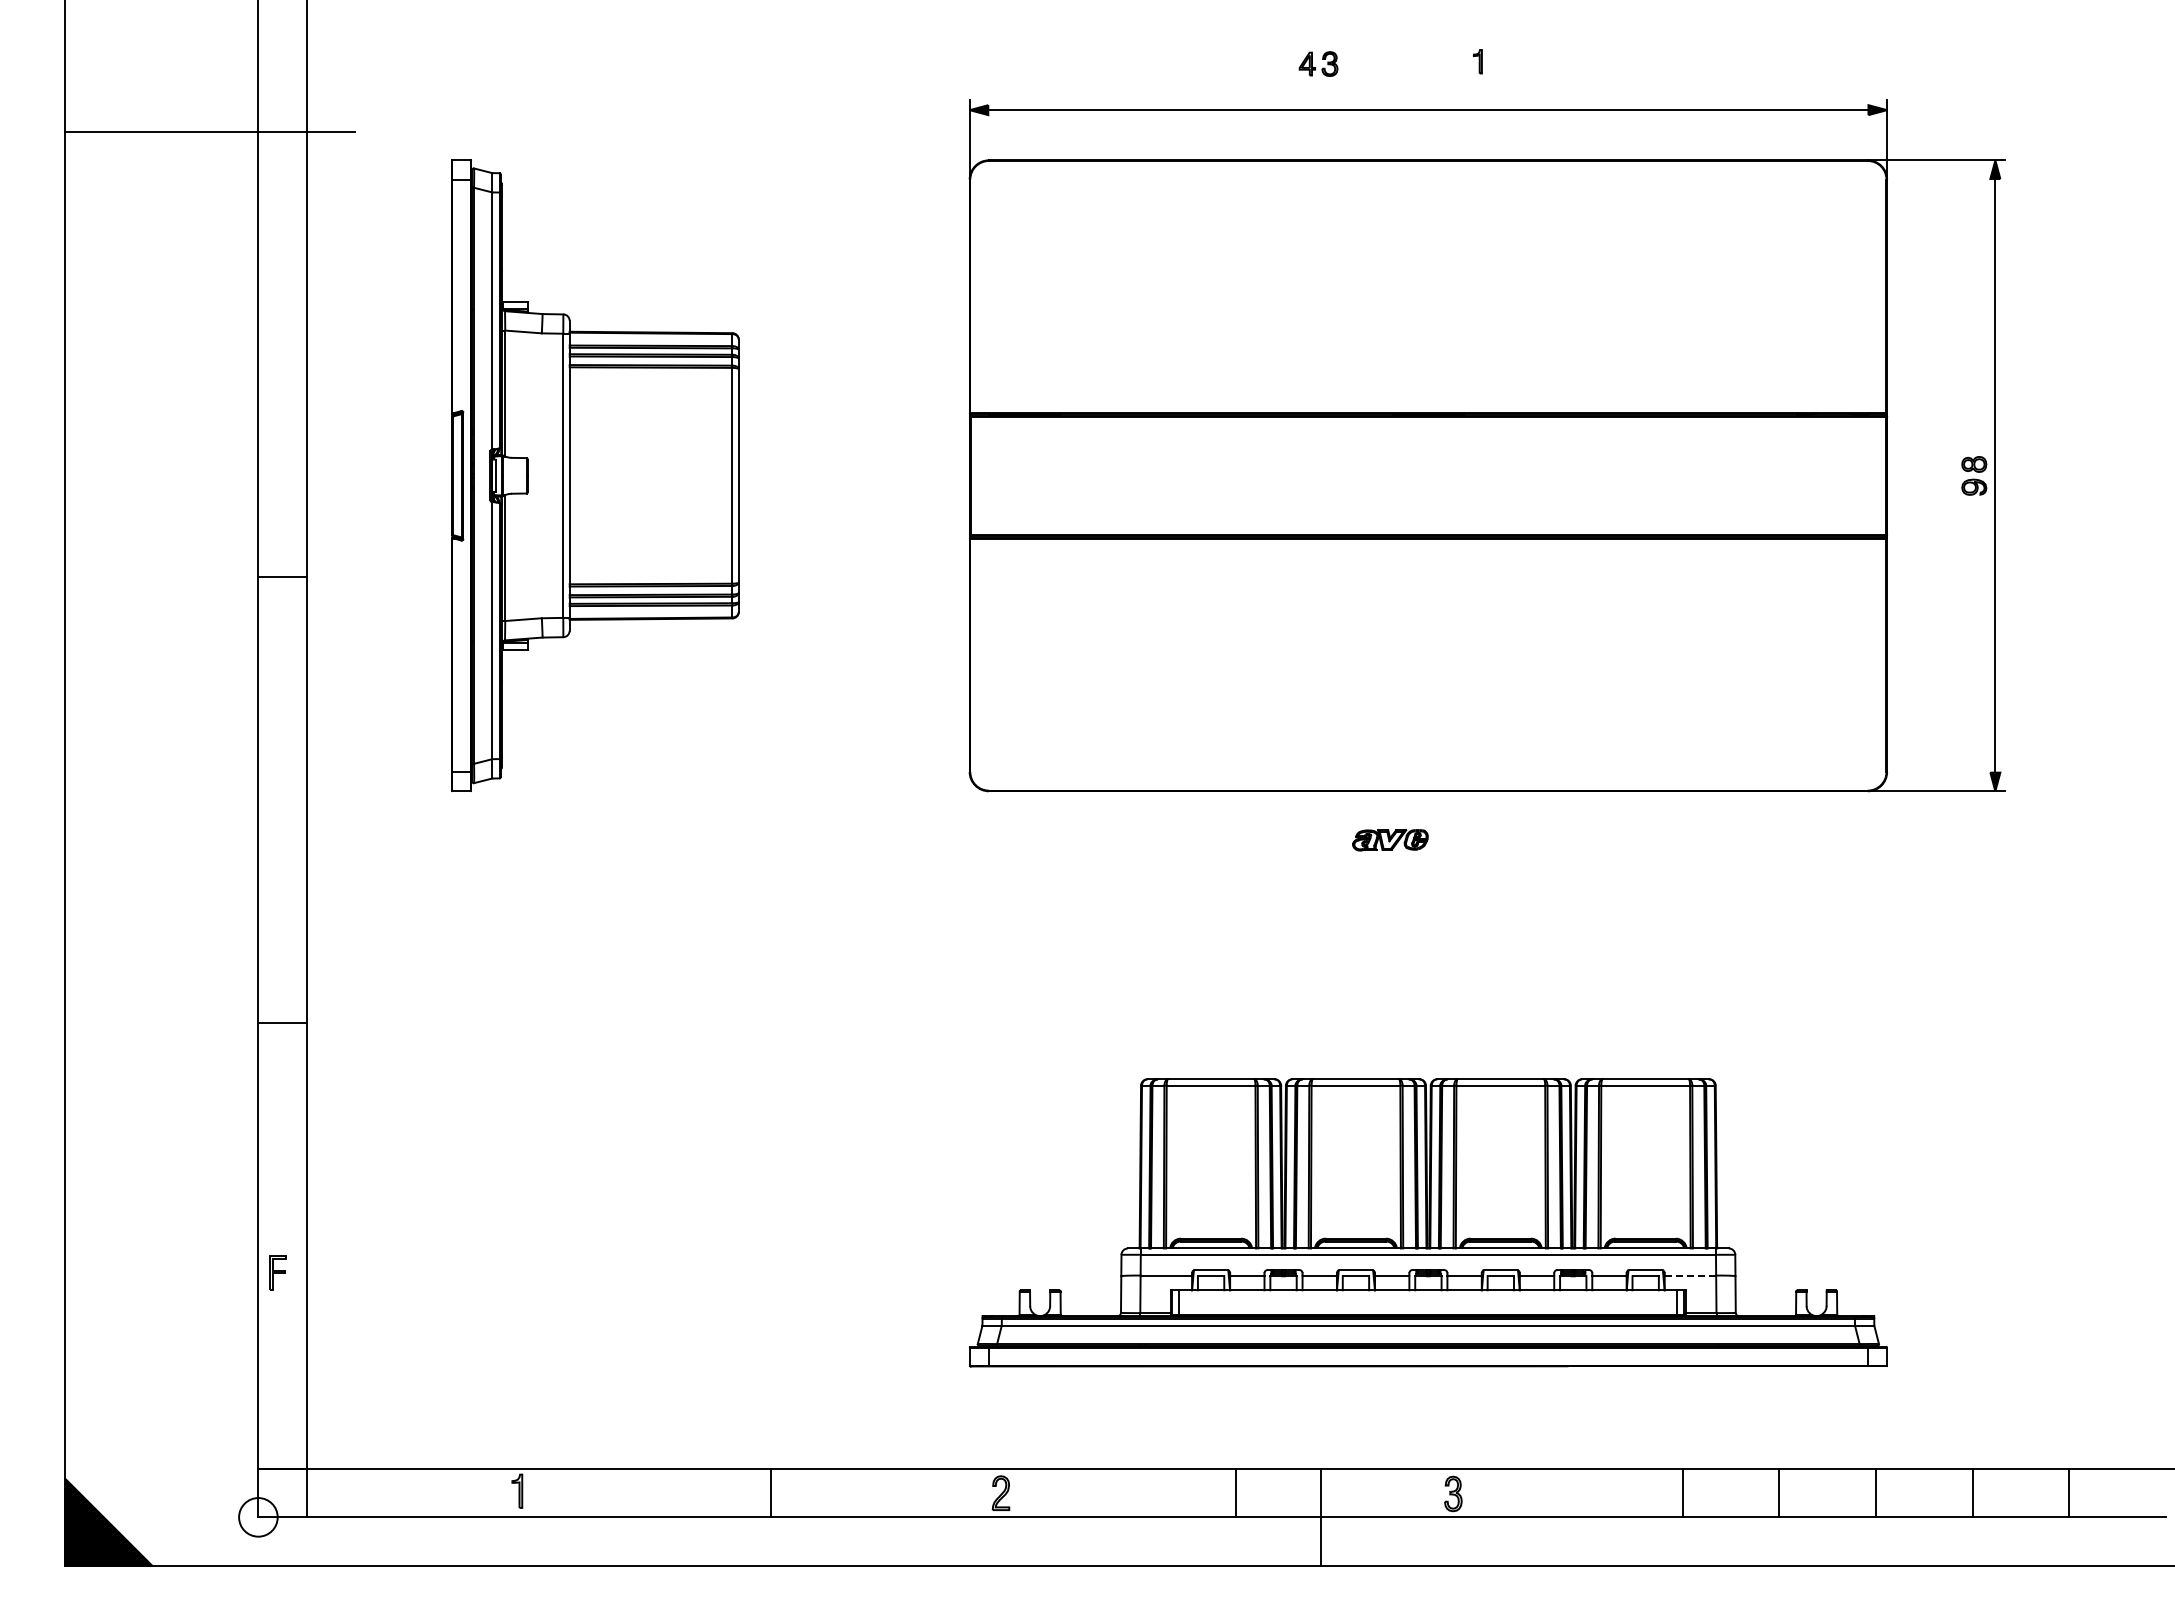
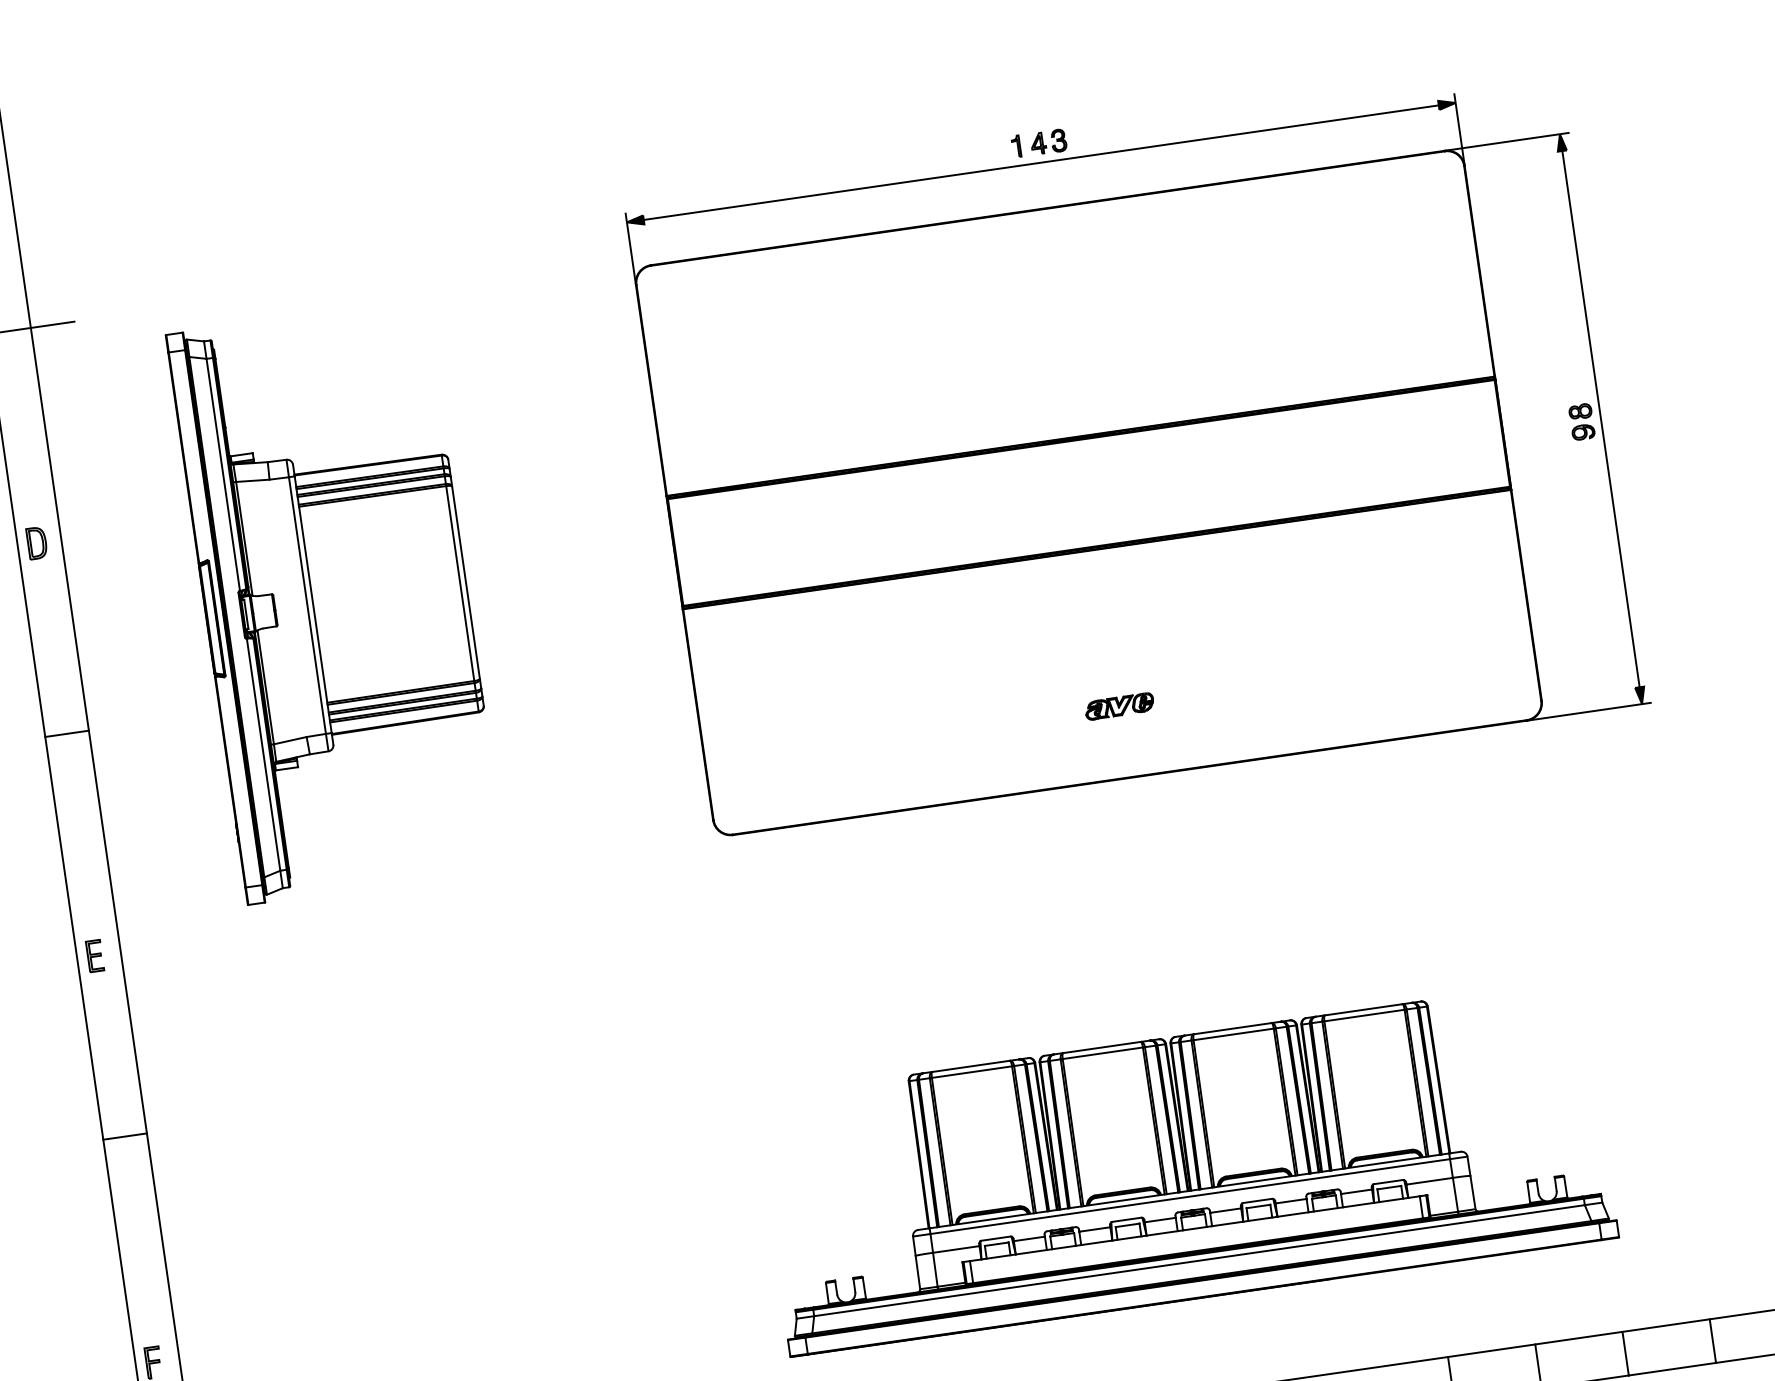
part: (1477, 61) -> (1015, 146), moved
part: (1318, 63) -> (1048, 141), moved
part: (279, 365) -> (36, 542), added
part: (277, 822) -> (94, 955), added
part: (1390, 840) -> (1119, 706), moved
line: (1690, 1275) -> (1429, 1181), dashed -> solid

